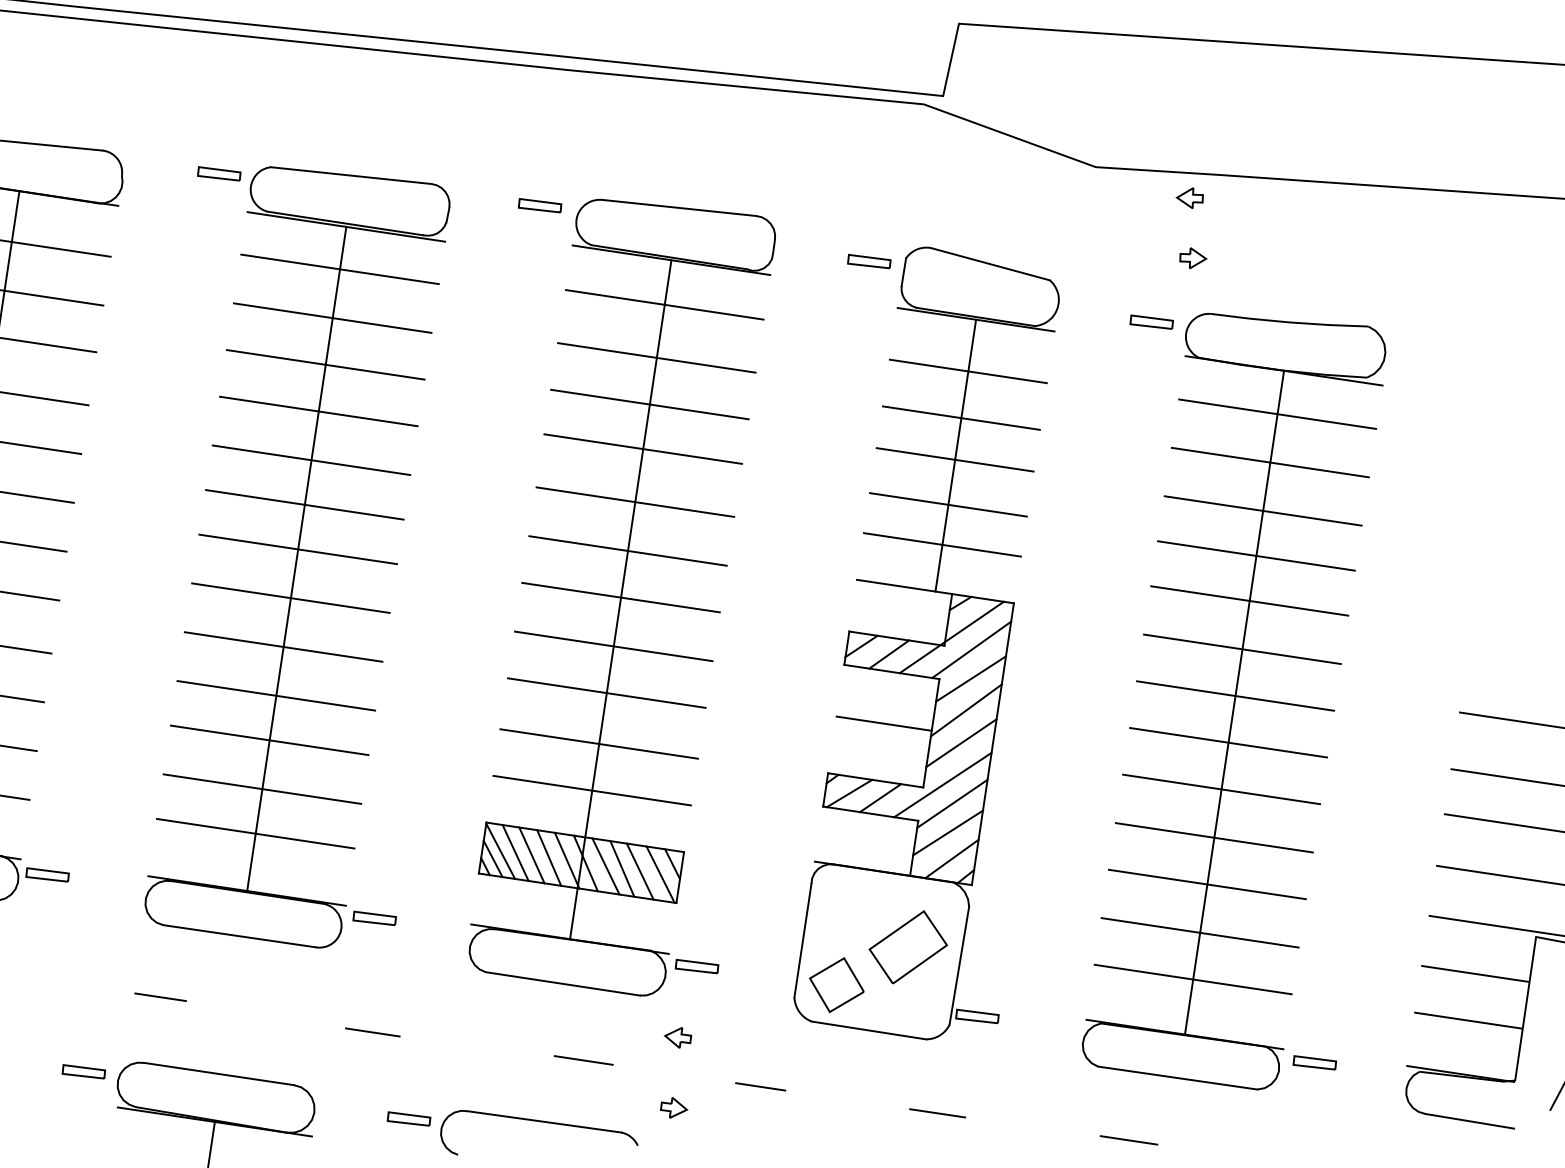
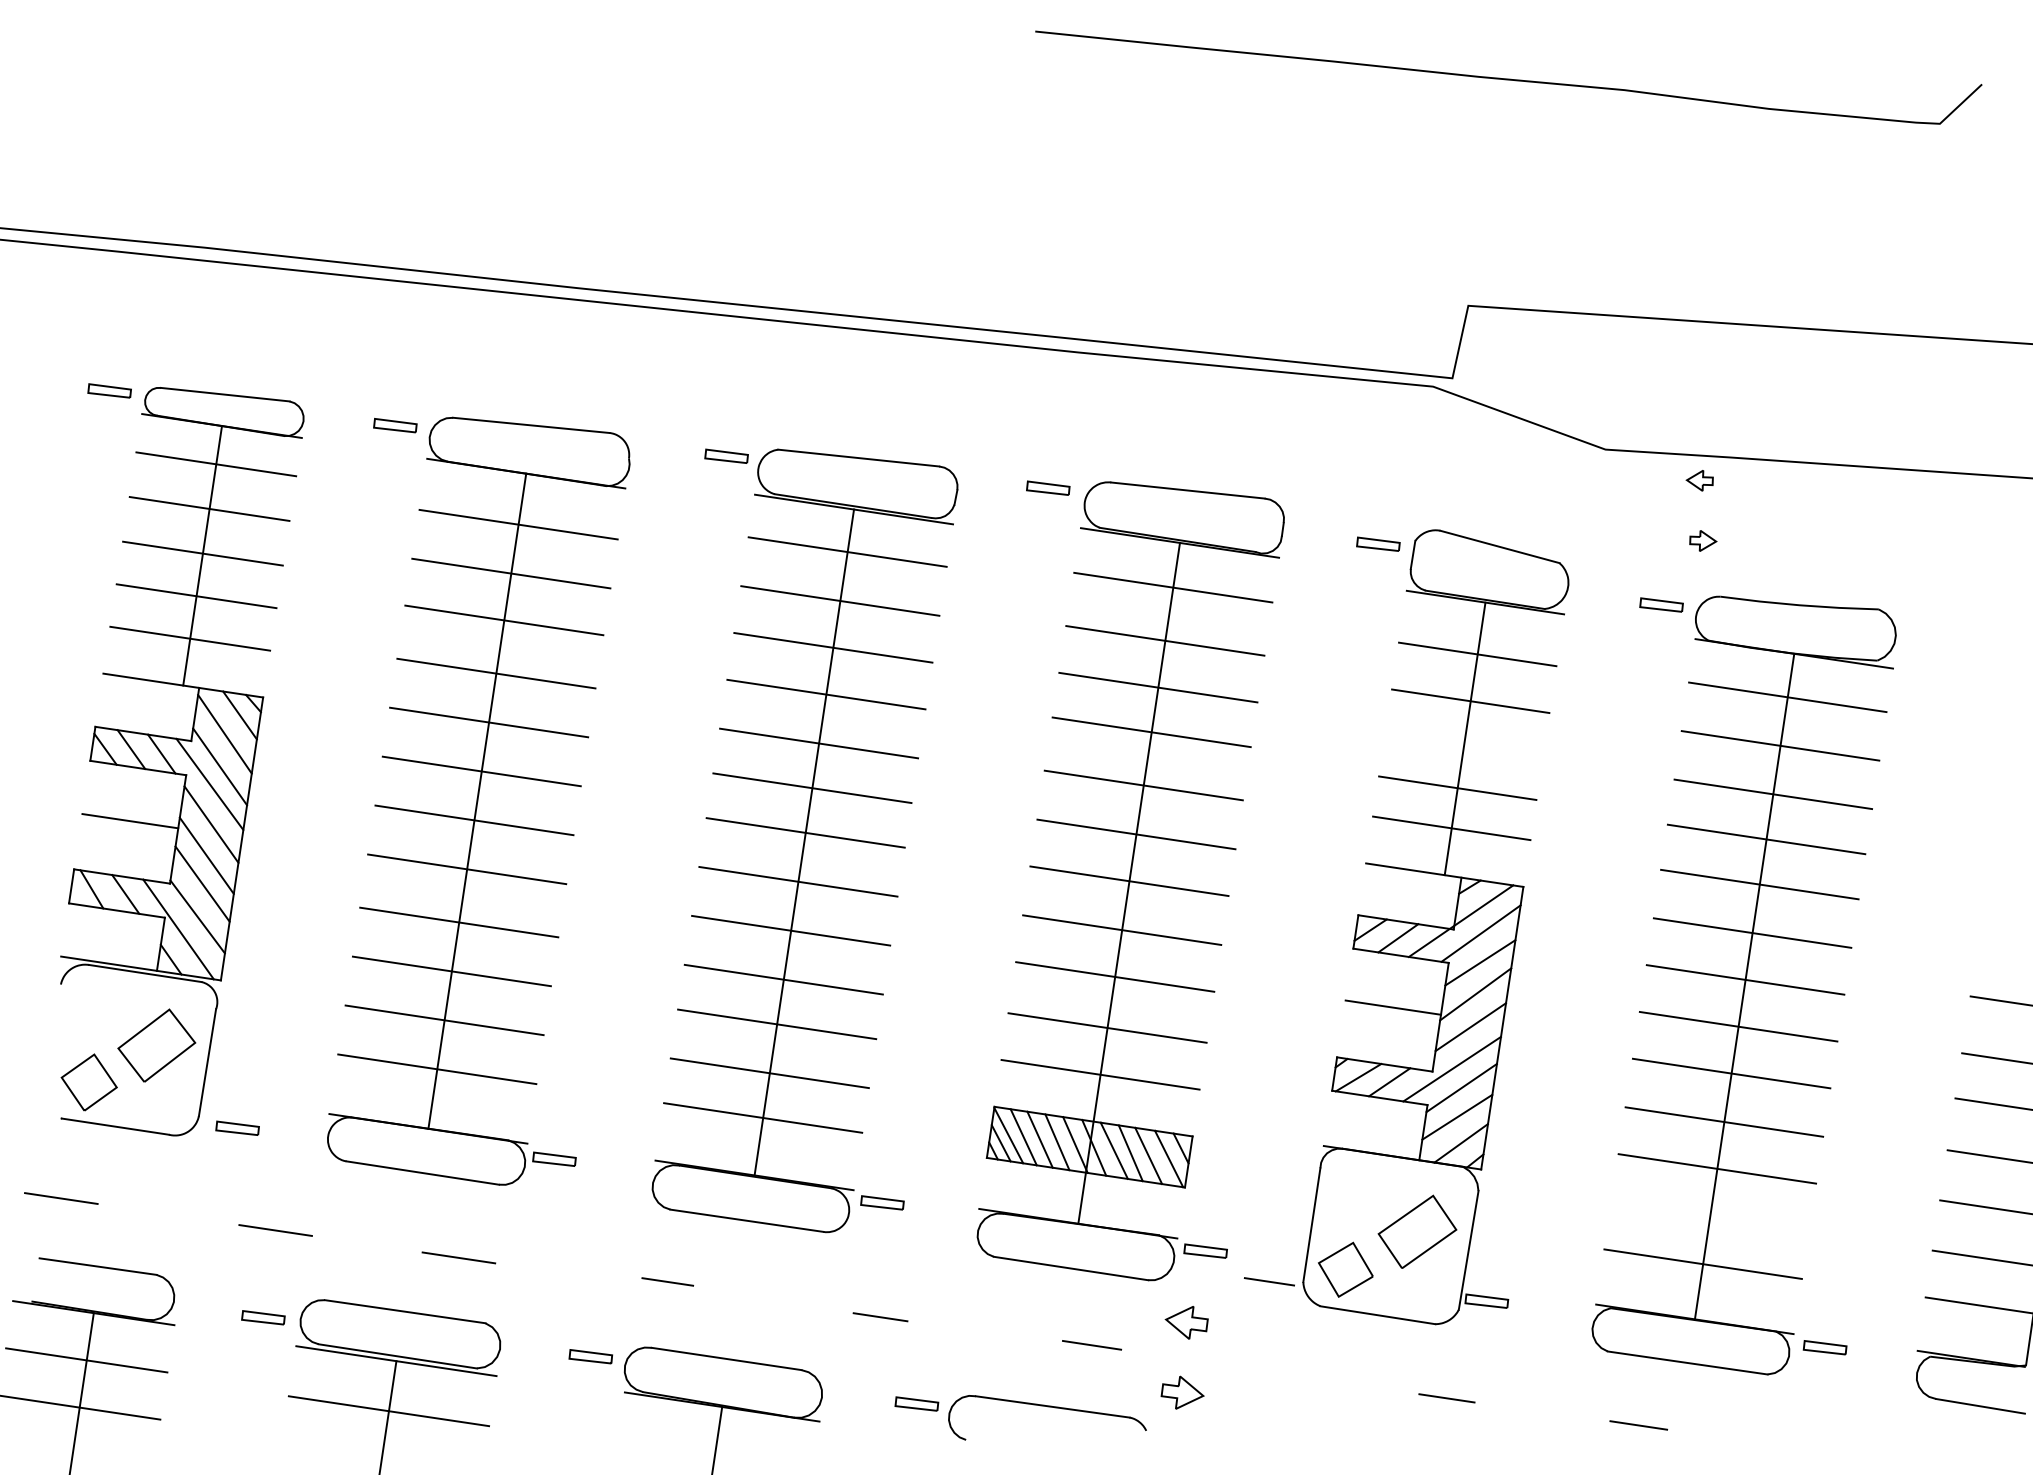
line: (955, 459) -> (1464, 742), removed
line: (1199, 932) -> (1709, 1217), removed
part: (677, 1037) -> (1186, 1322), size x1.6
line: (759, 1086) -> (1268, 1281), moved
part: (673, 1107) -> (1182, 1392), size x1.6

